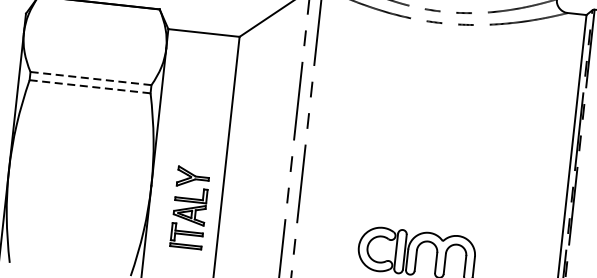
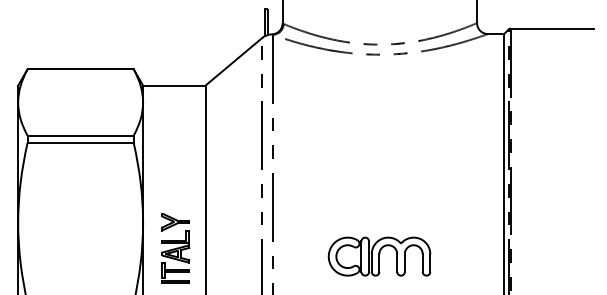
line: (90, 78) -> (80, 135), dashed -> solid
line: (91, 86) -> (81, 142), dashed -> solid
part: (189, 206) -> (175, 247), moved

